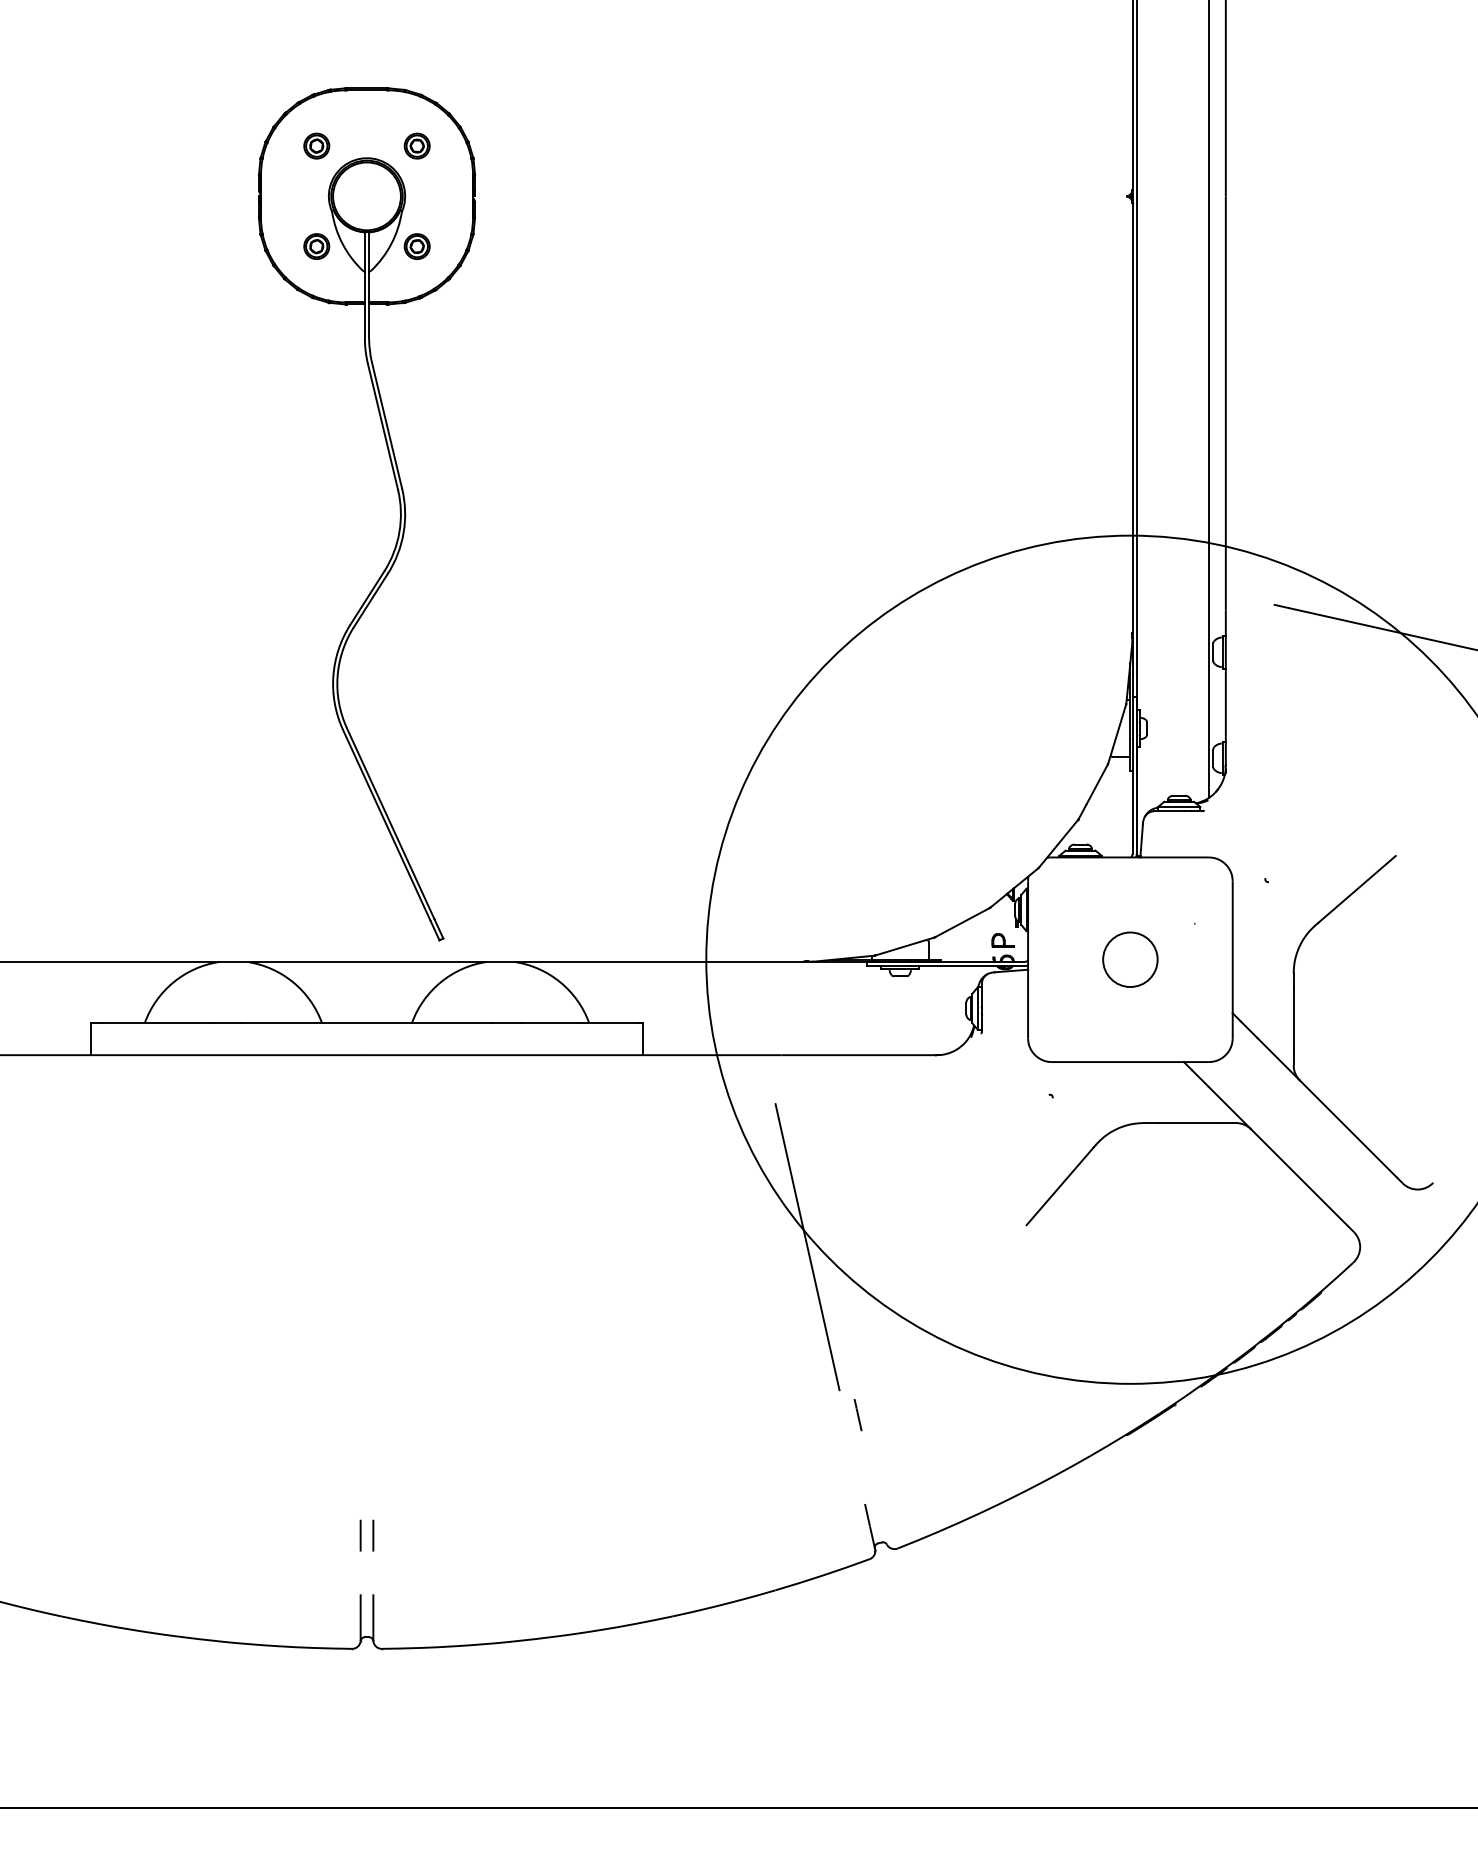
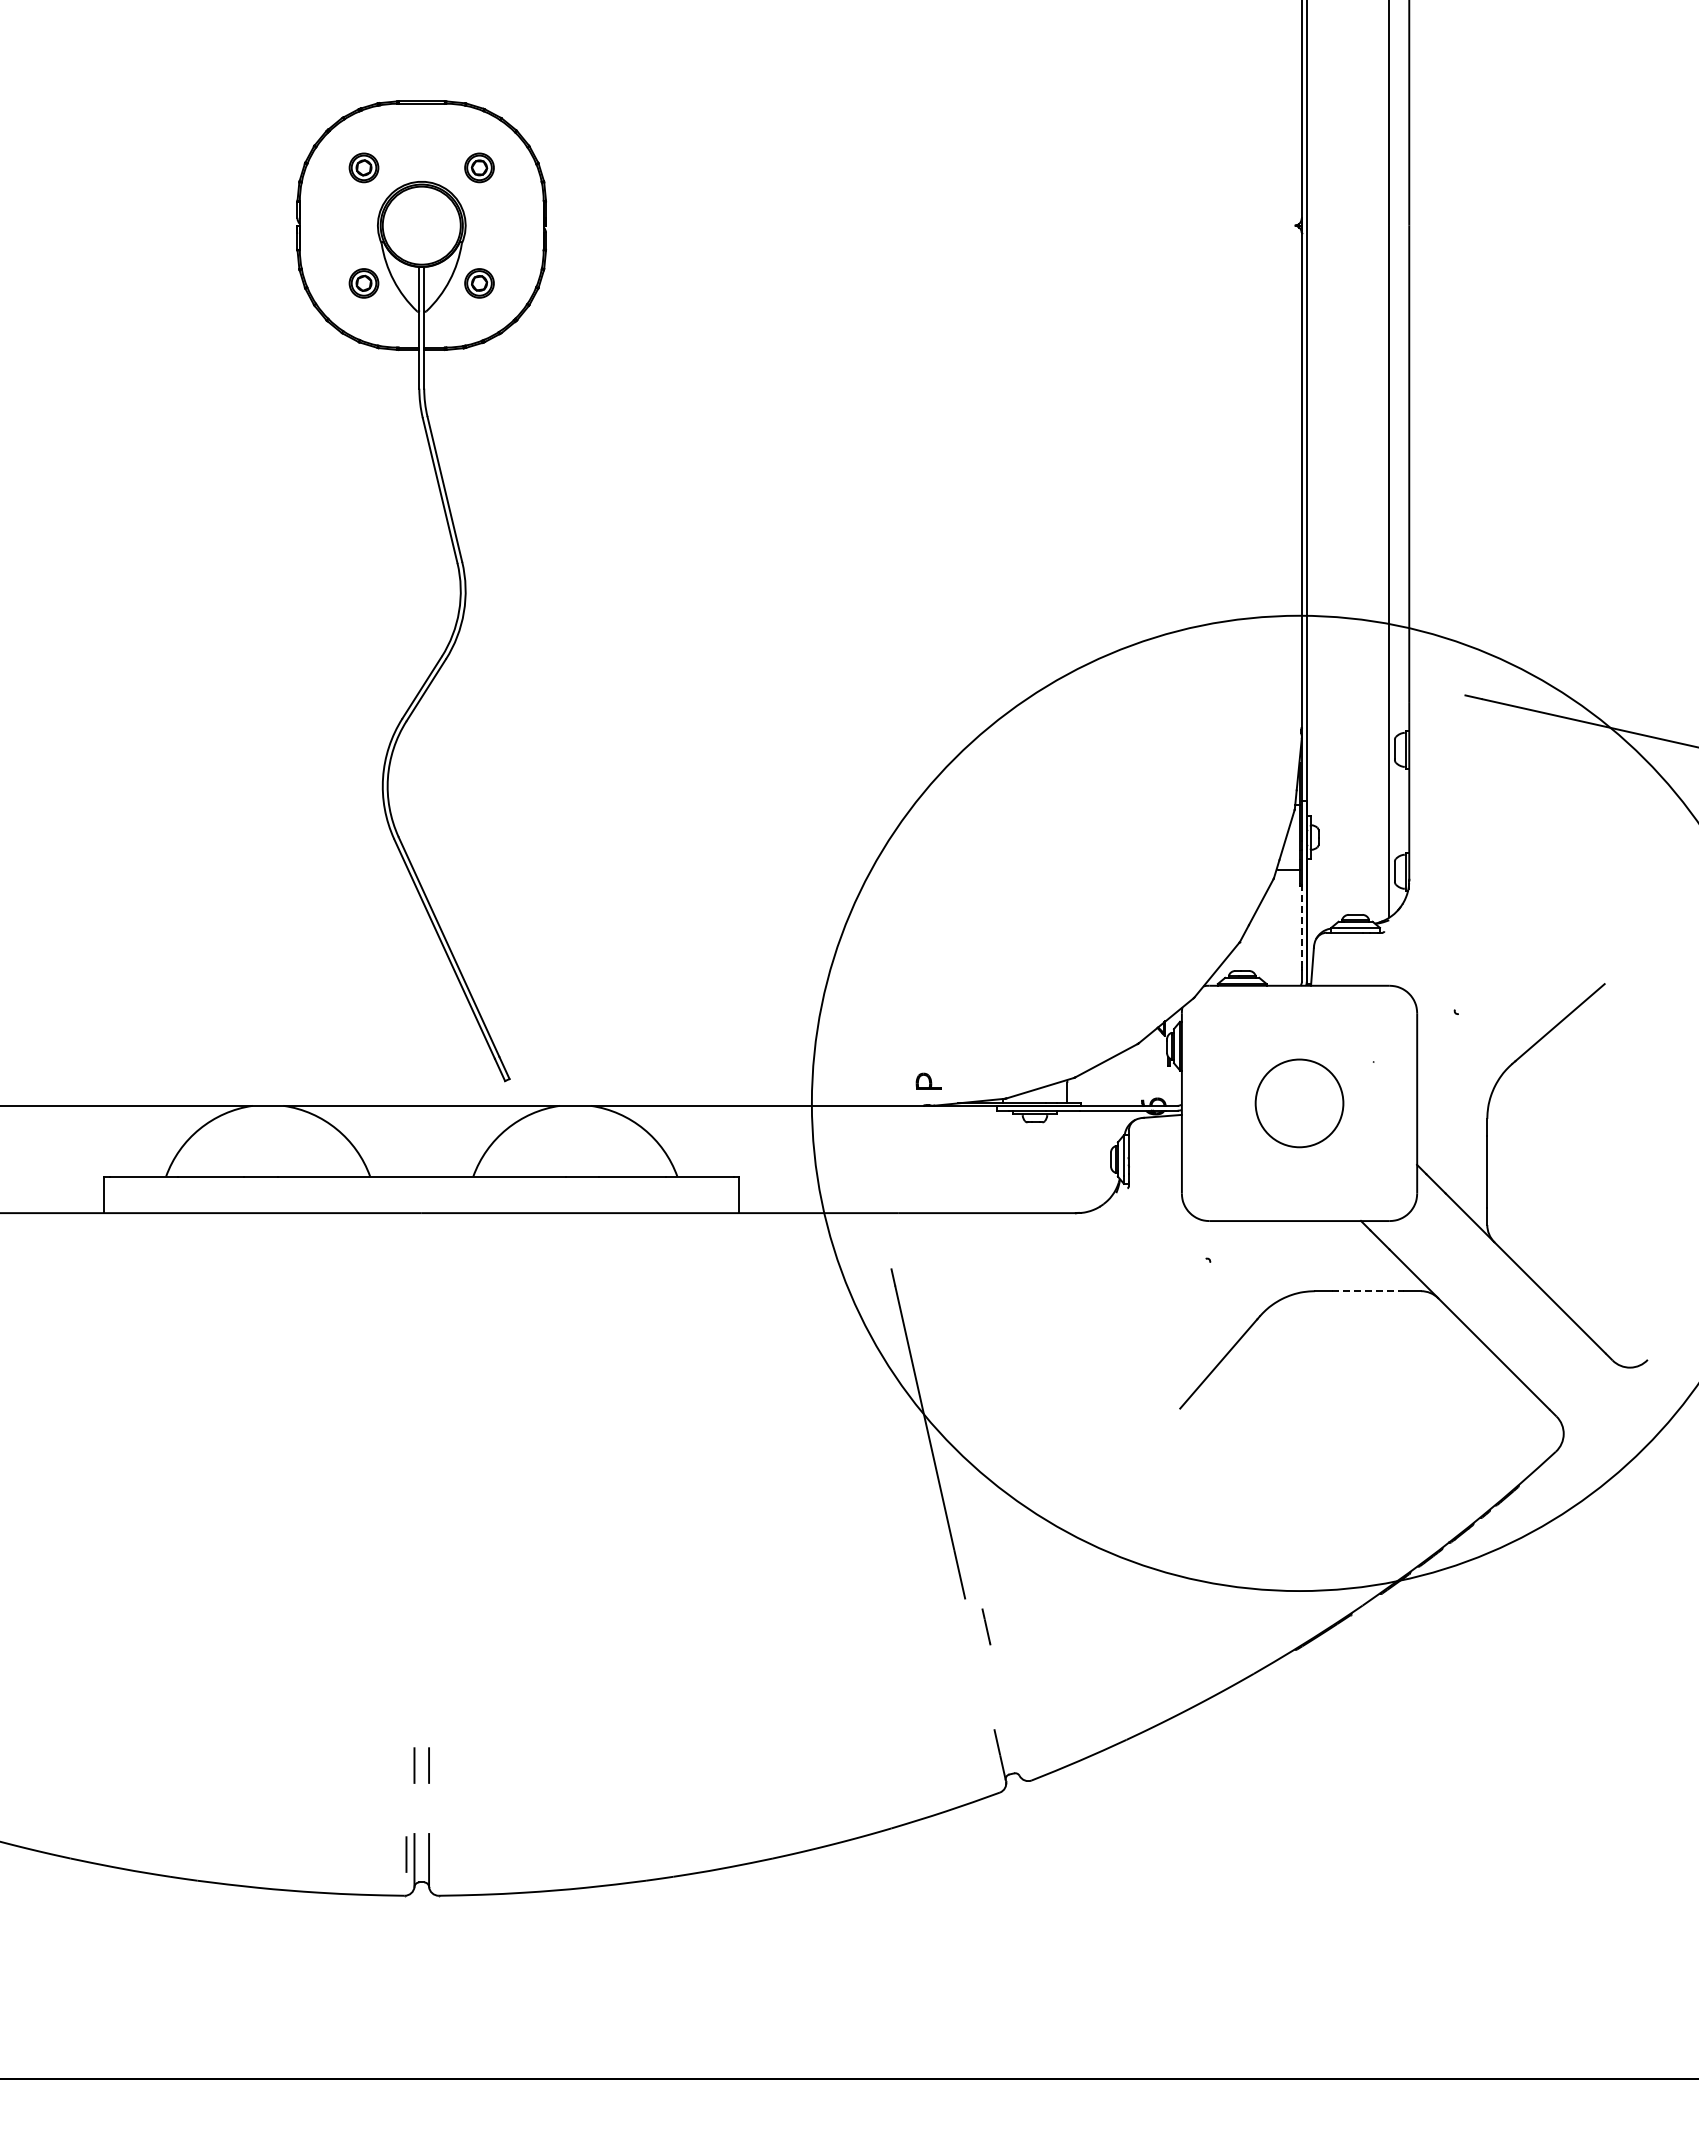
line: (1132, 805) -> (1301, 926), solid -> dashed
part: (1002, 939) -> (928, 1080), moved
circle: (1130, 959) -> (1299, 1103), size x1.4
line: (1190, 1123) -> (1368, 1291), solid -> dashed
line: (353, 1612) -> (406, 1854), added

